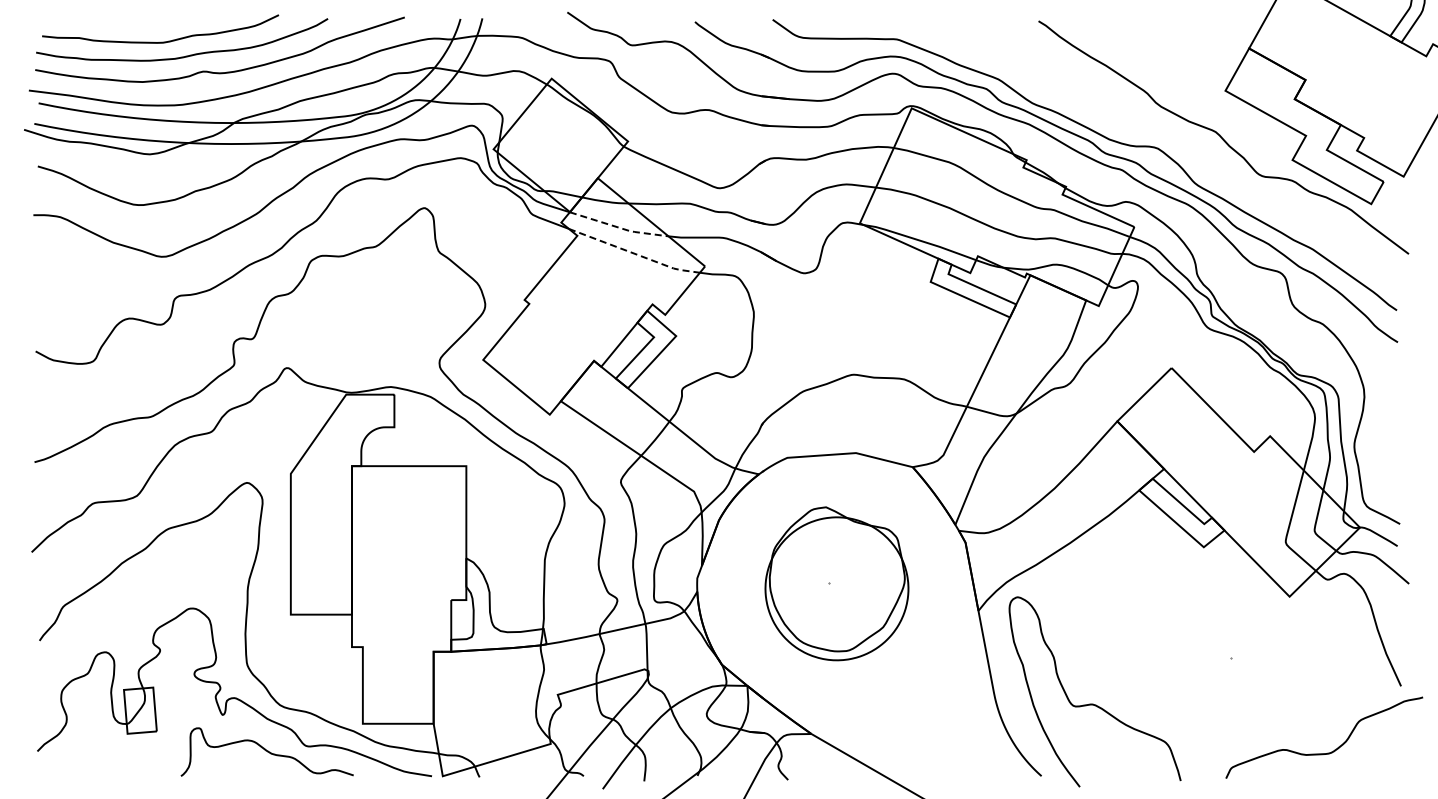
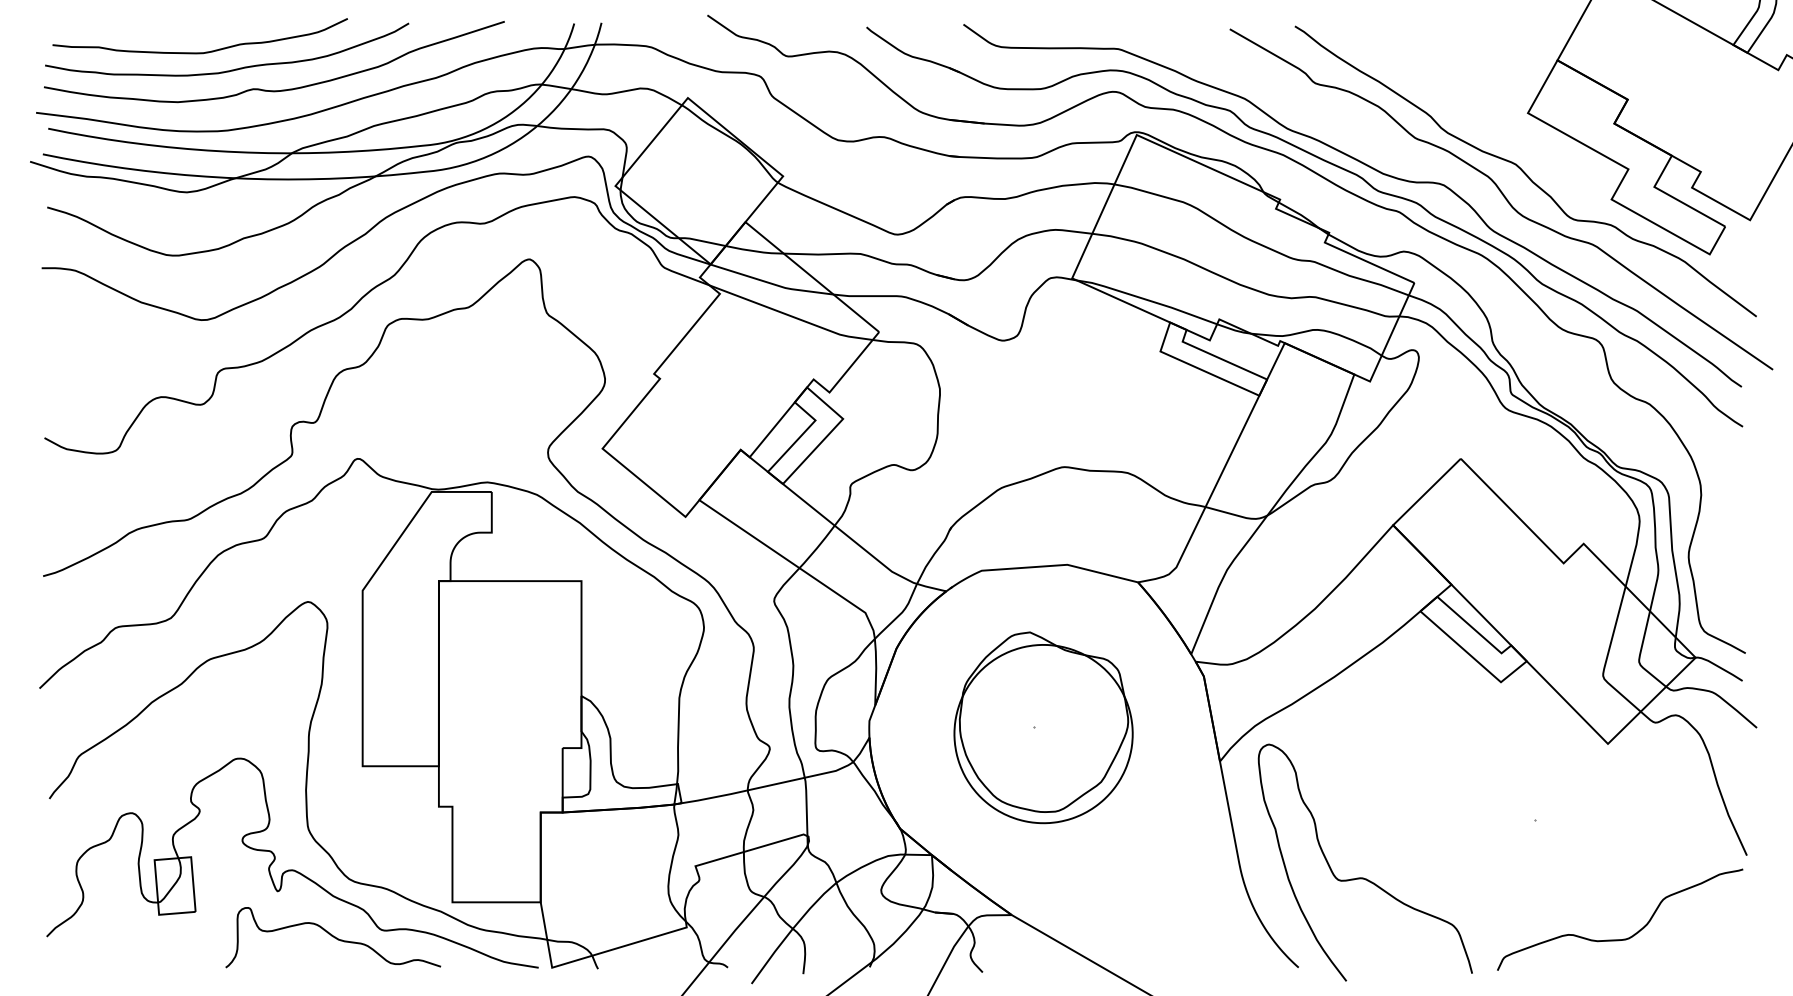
curve: (1206, 159) -> (1504, 198), added
line: (620, 228) -> (773, 284), dashed -> solid
line: (635, 254) -> (792, 317), dashed -> solid
curve: (1327, 752) -> (1624, 938), moved

